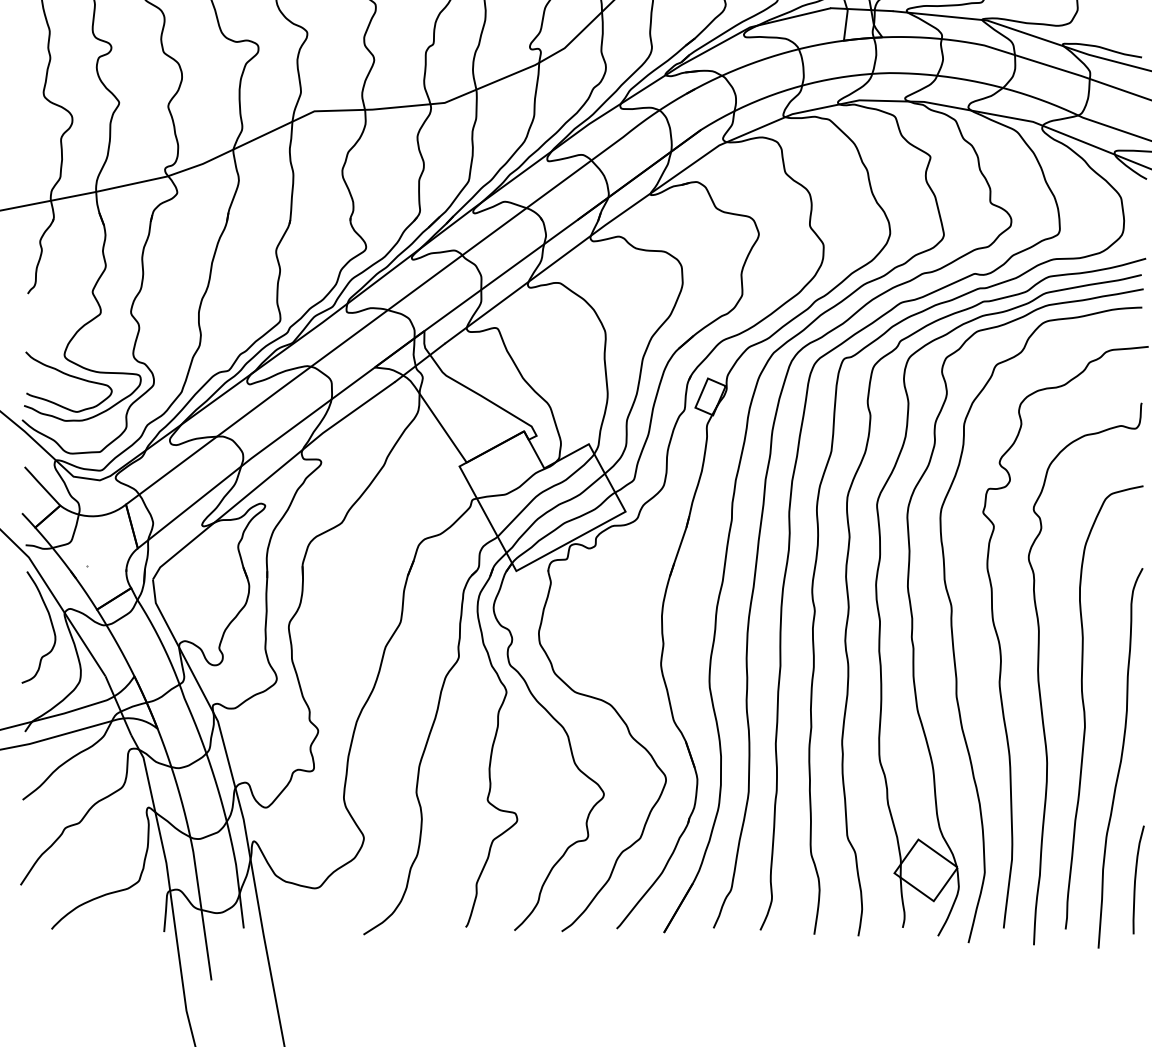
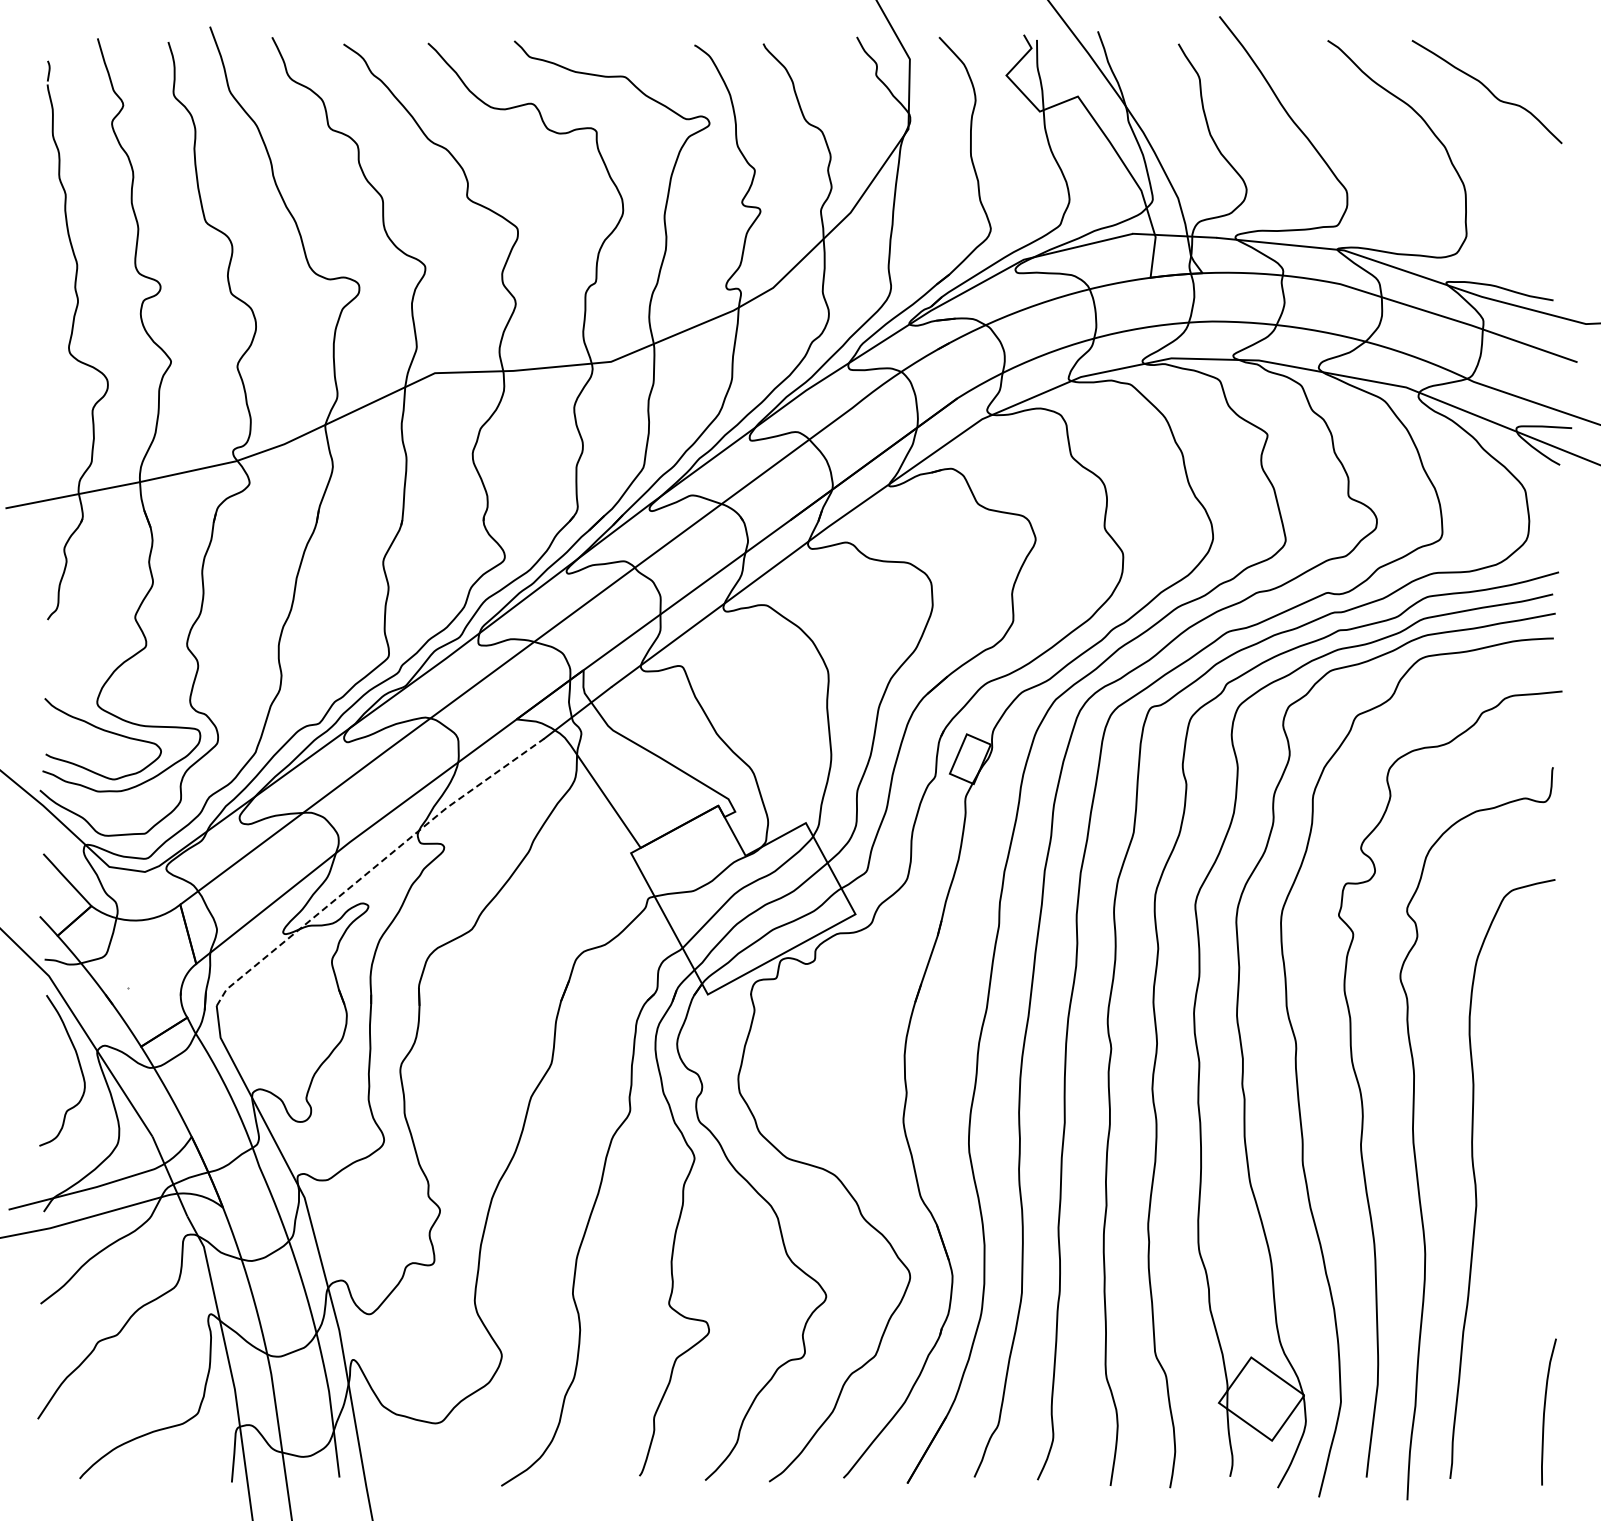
line: (270, 477) -> (375, 867), solid -> dashed
curve: (1120, 758) -> (1524, 1247), removed

